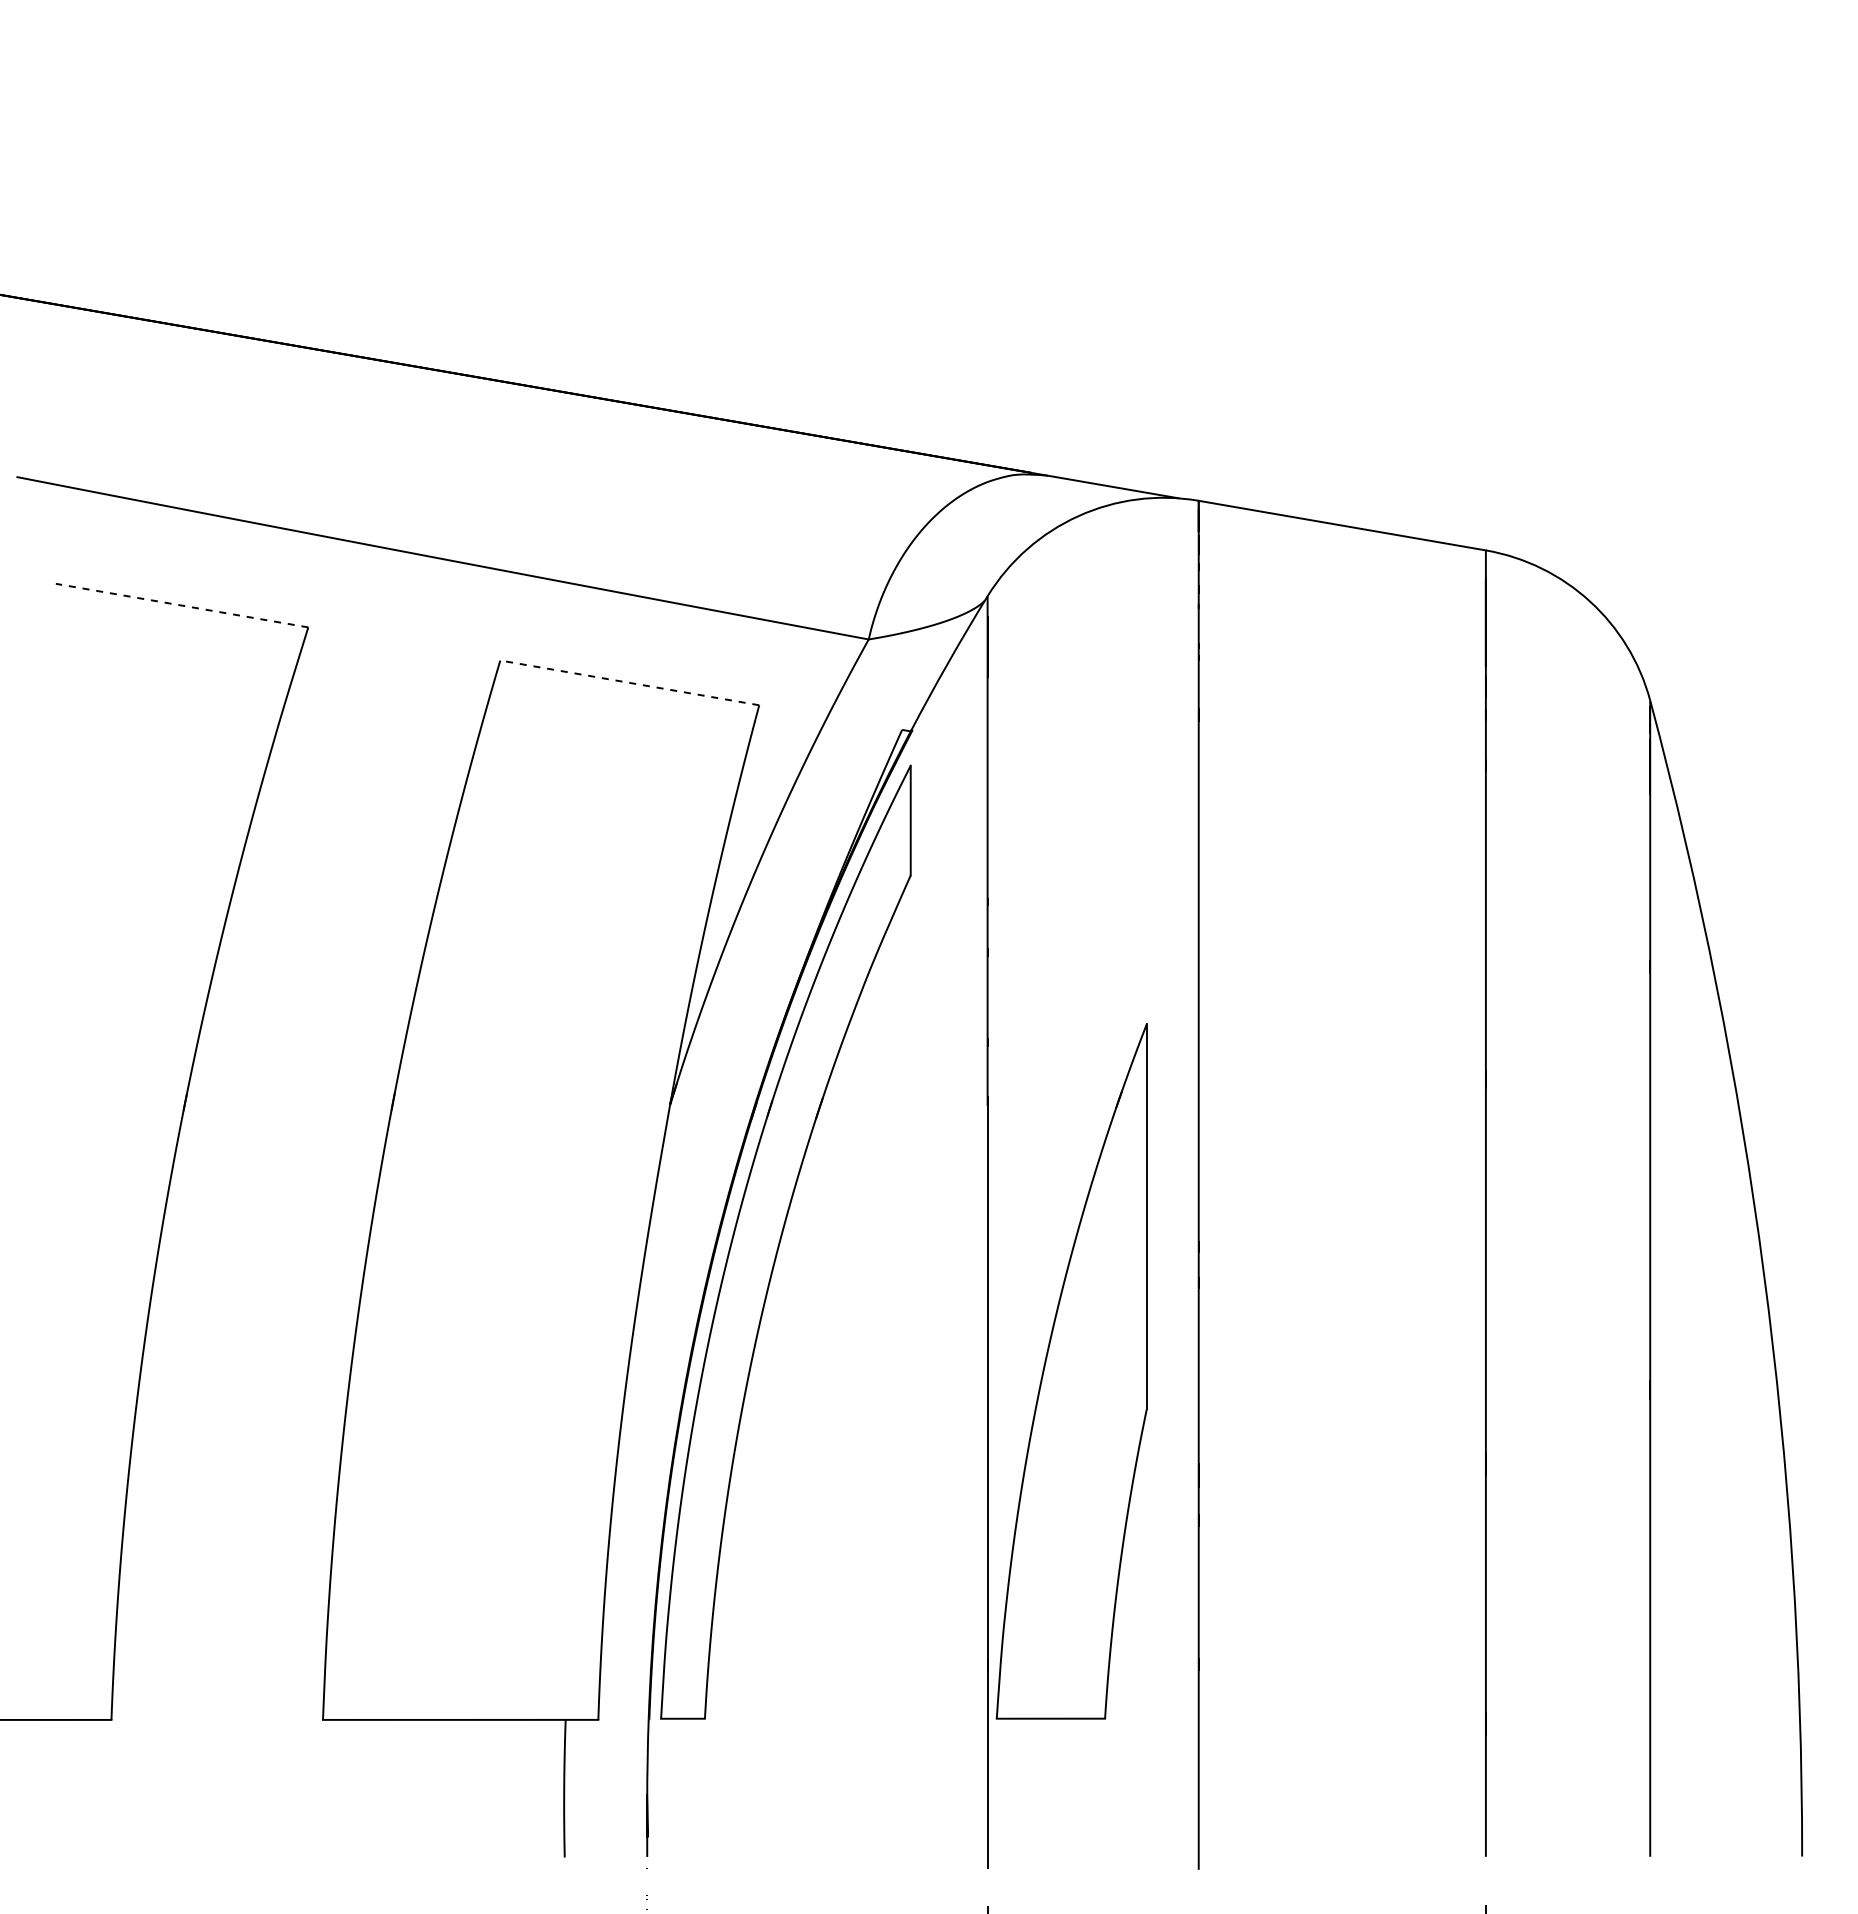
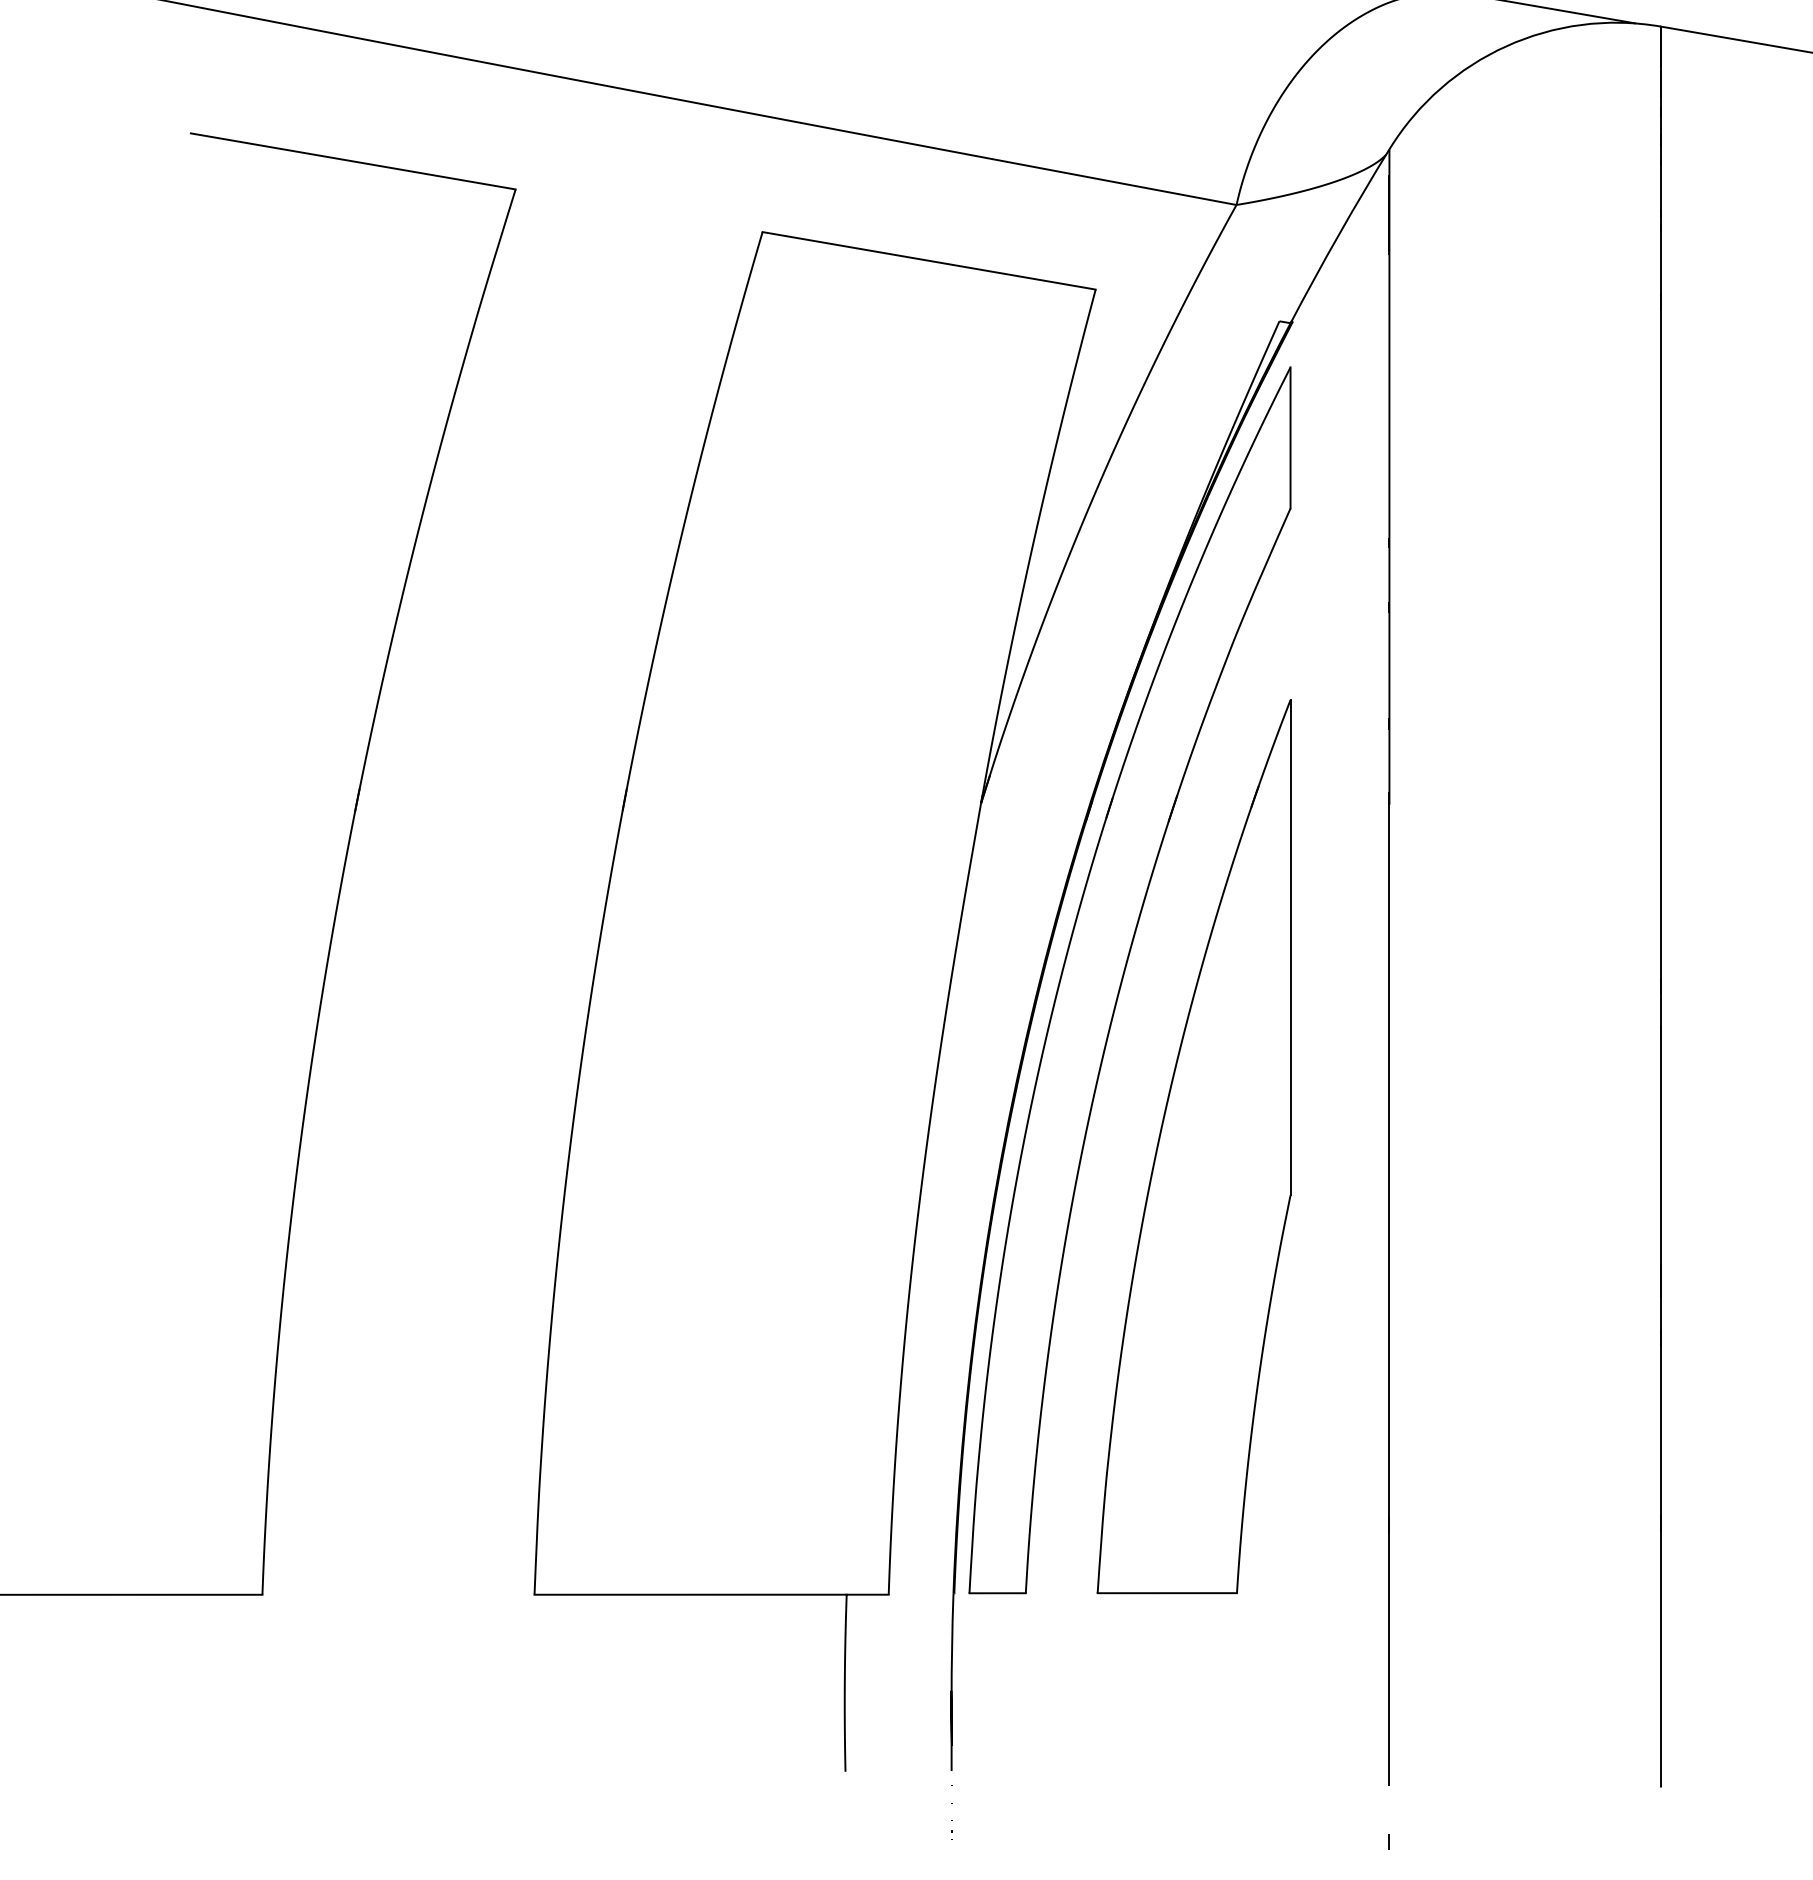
line: (181, 605) -> (352, 161), dashed -> solid
line: (629, 682) -> (928, 260), dashed -> solid
part: (1071, 1371) -> (1193, 1146), moved

